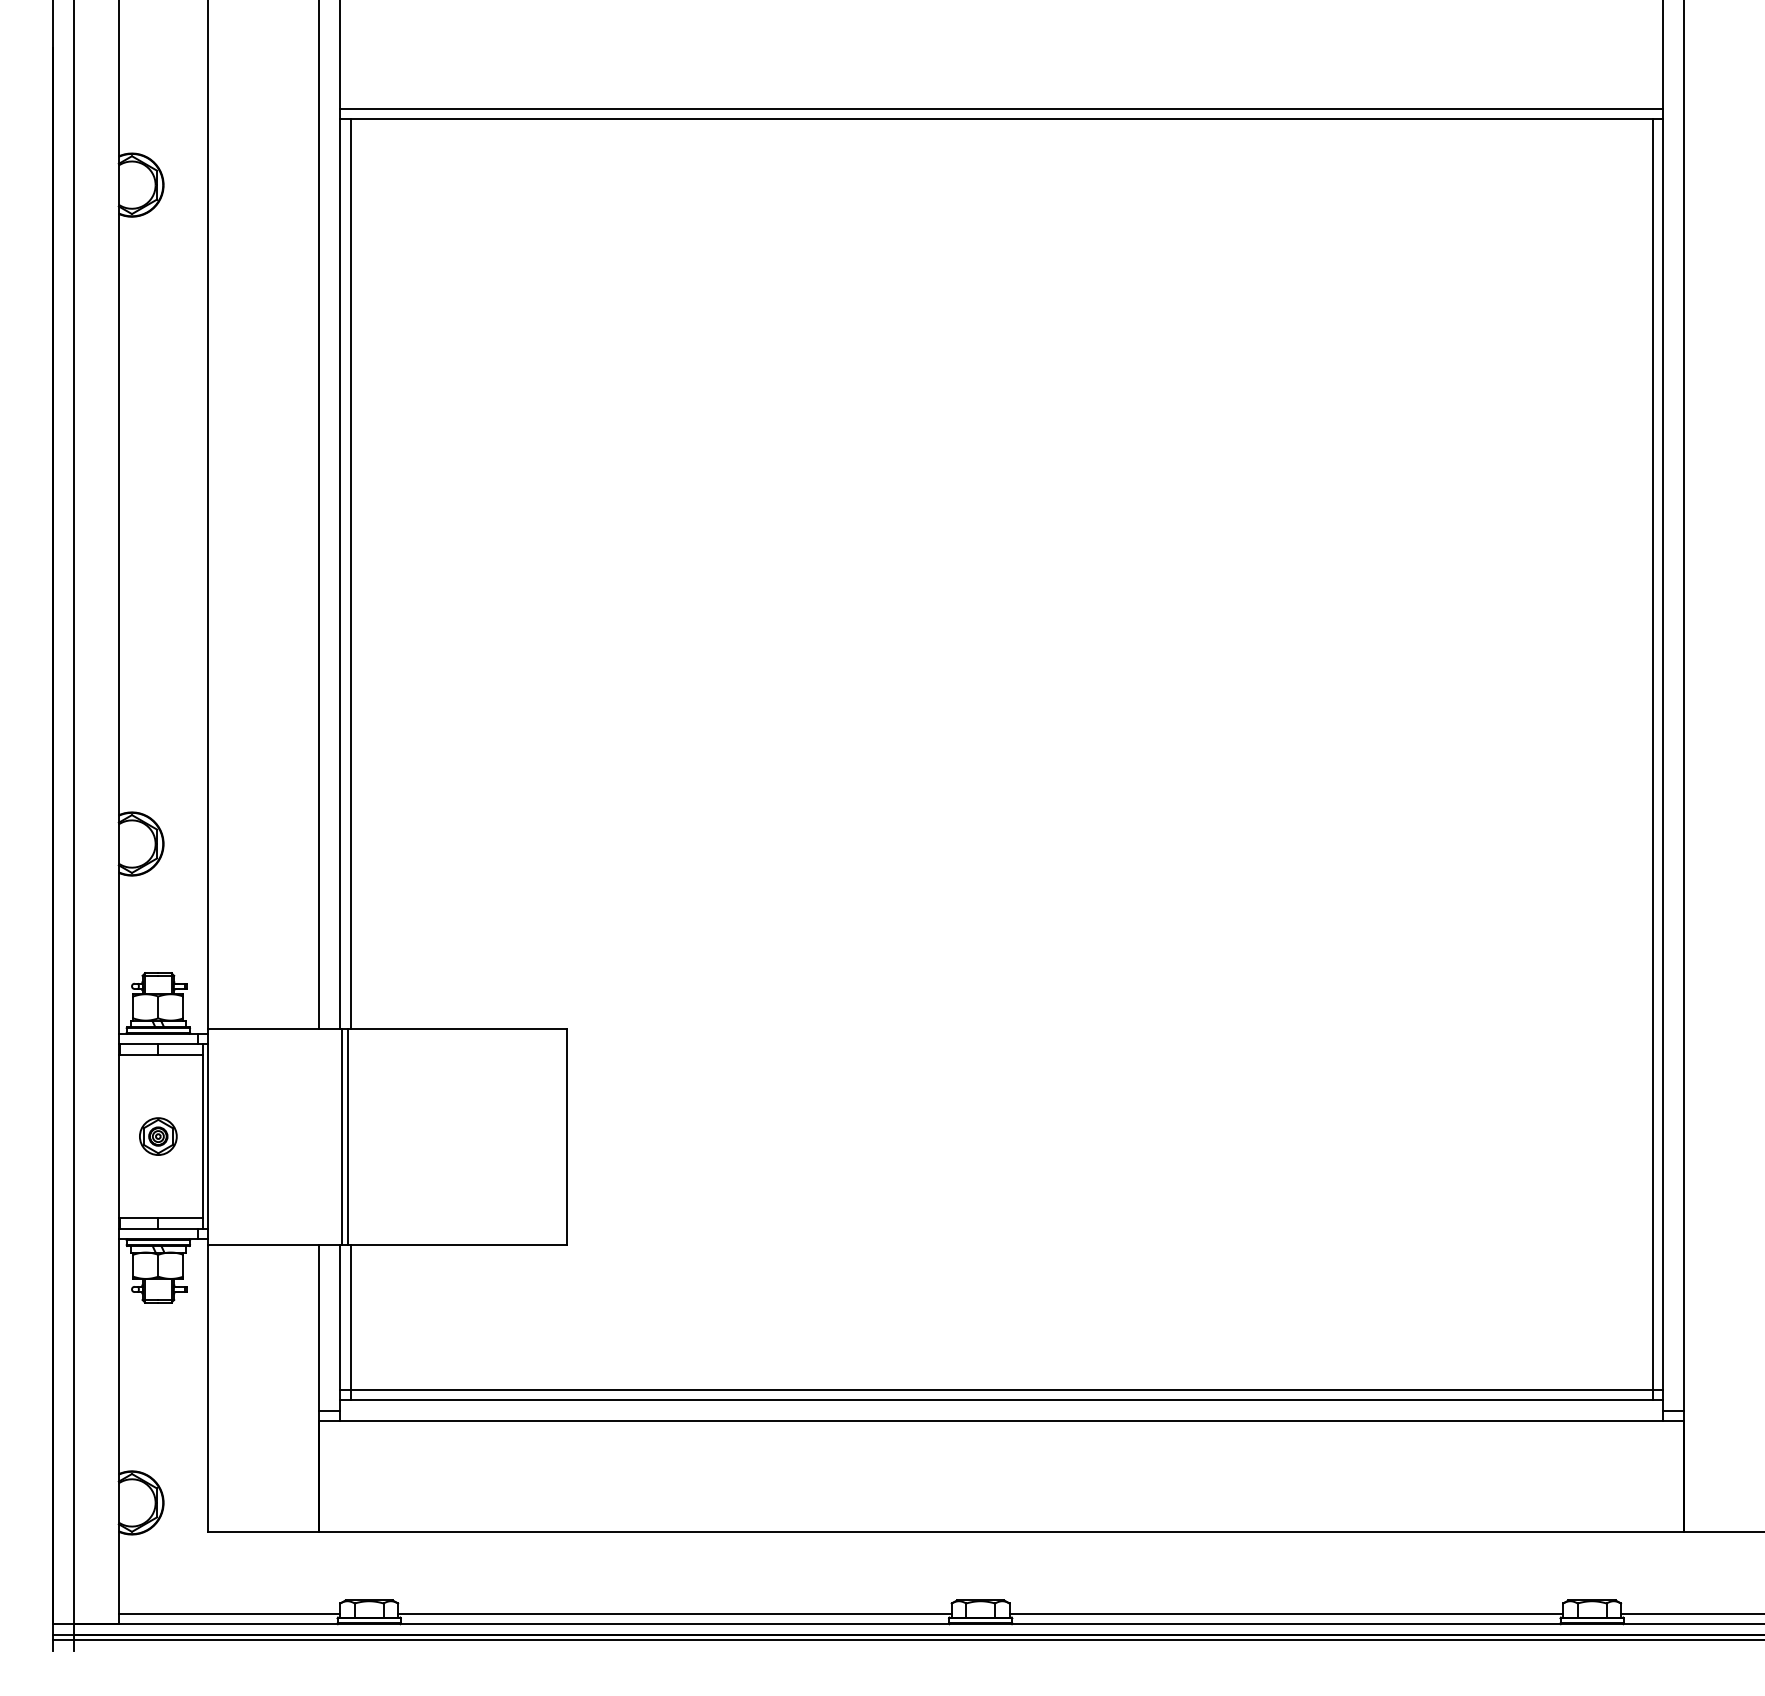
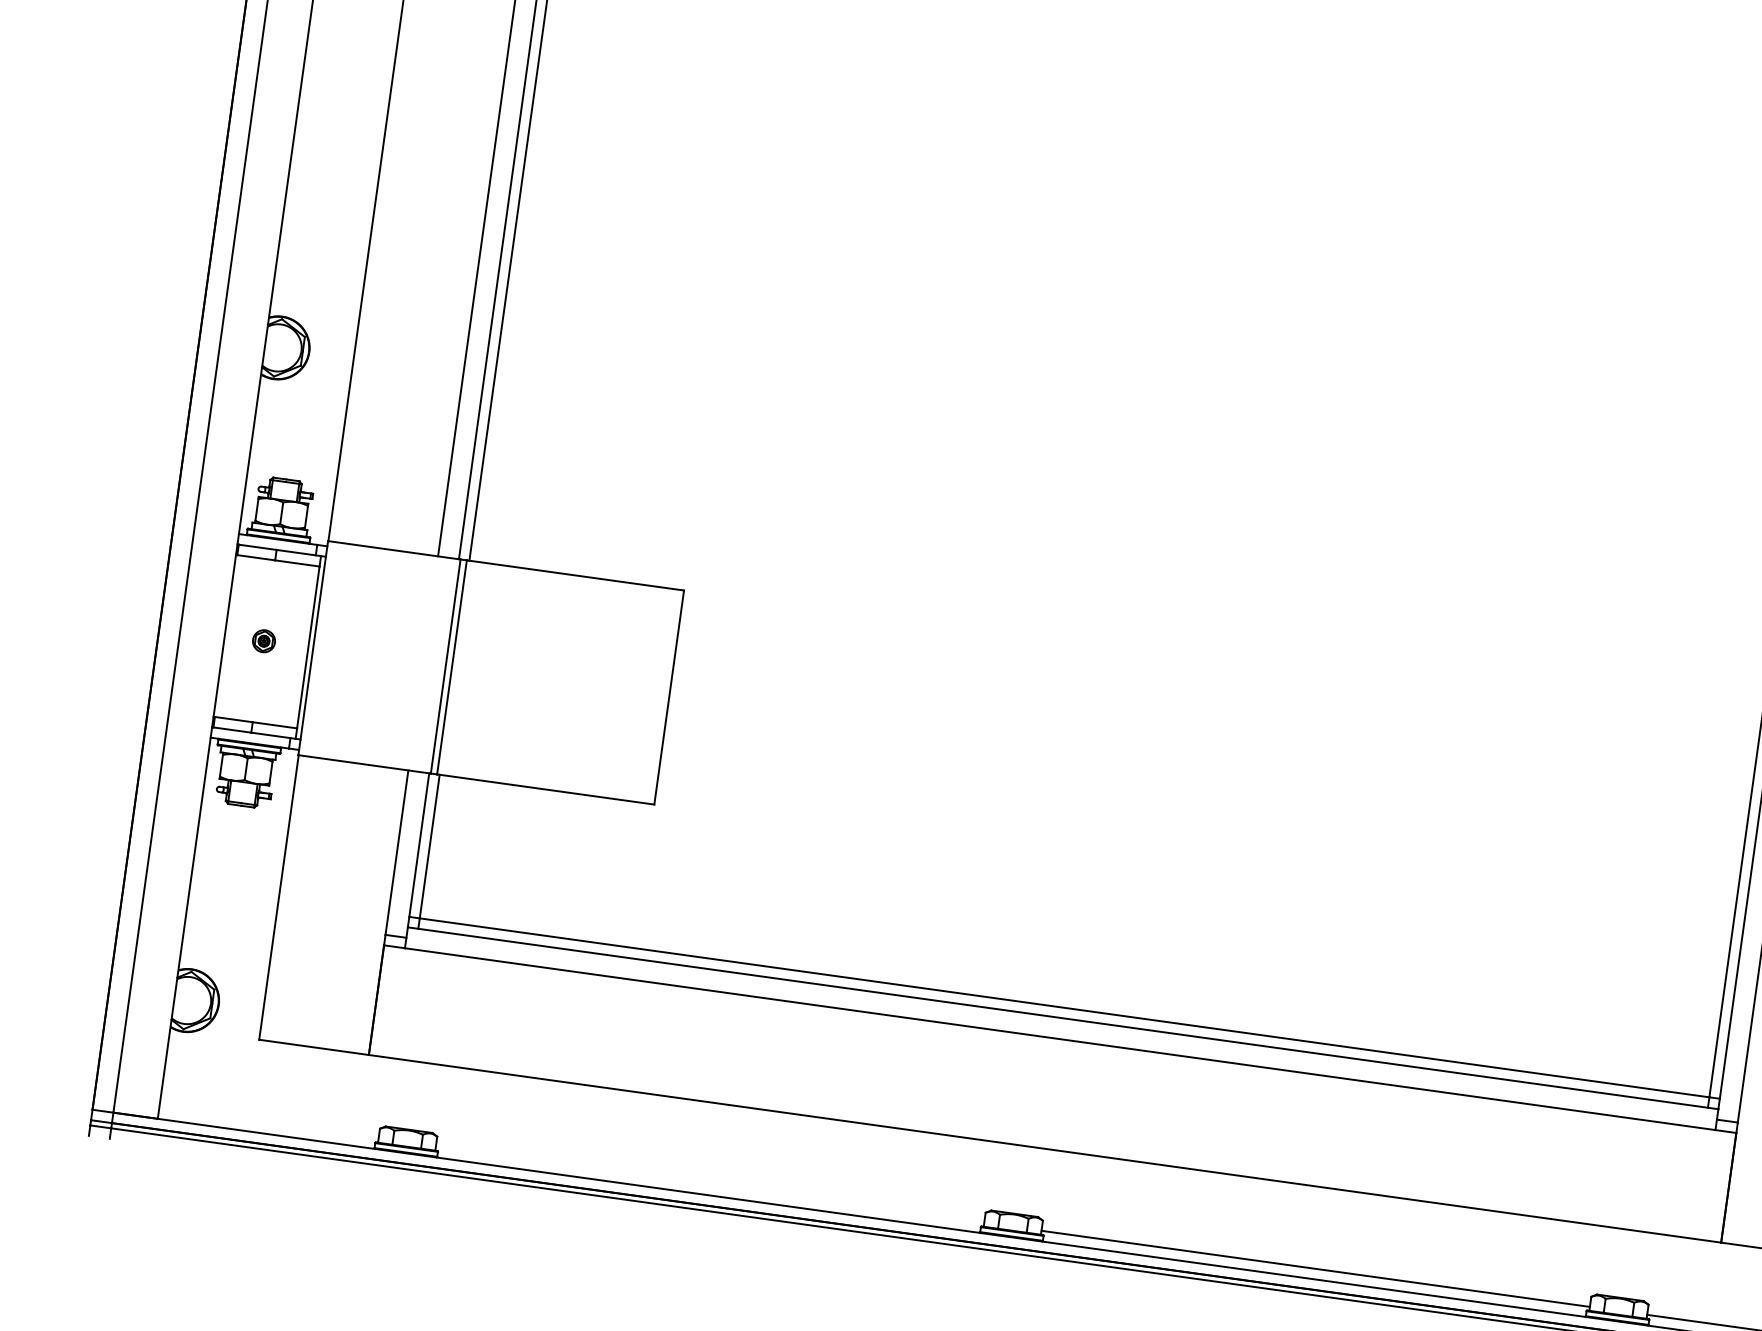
part: (158, 1136) -> (264, 641), size x0.6
line: (229, 1613) -> (268, 1123), removed
line: (674, 1613) -> (709, 1184), removed

